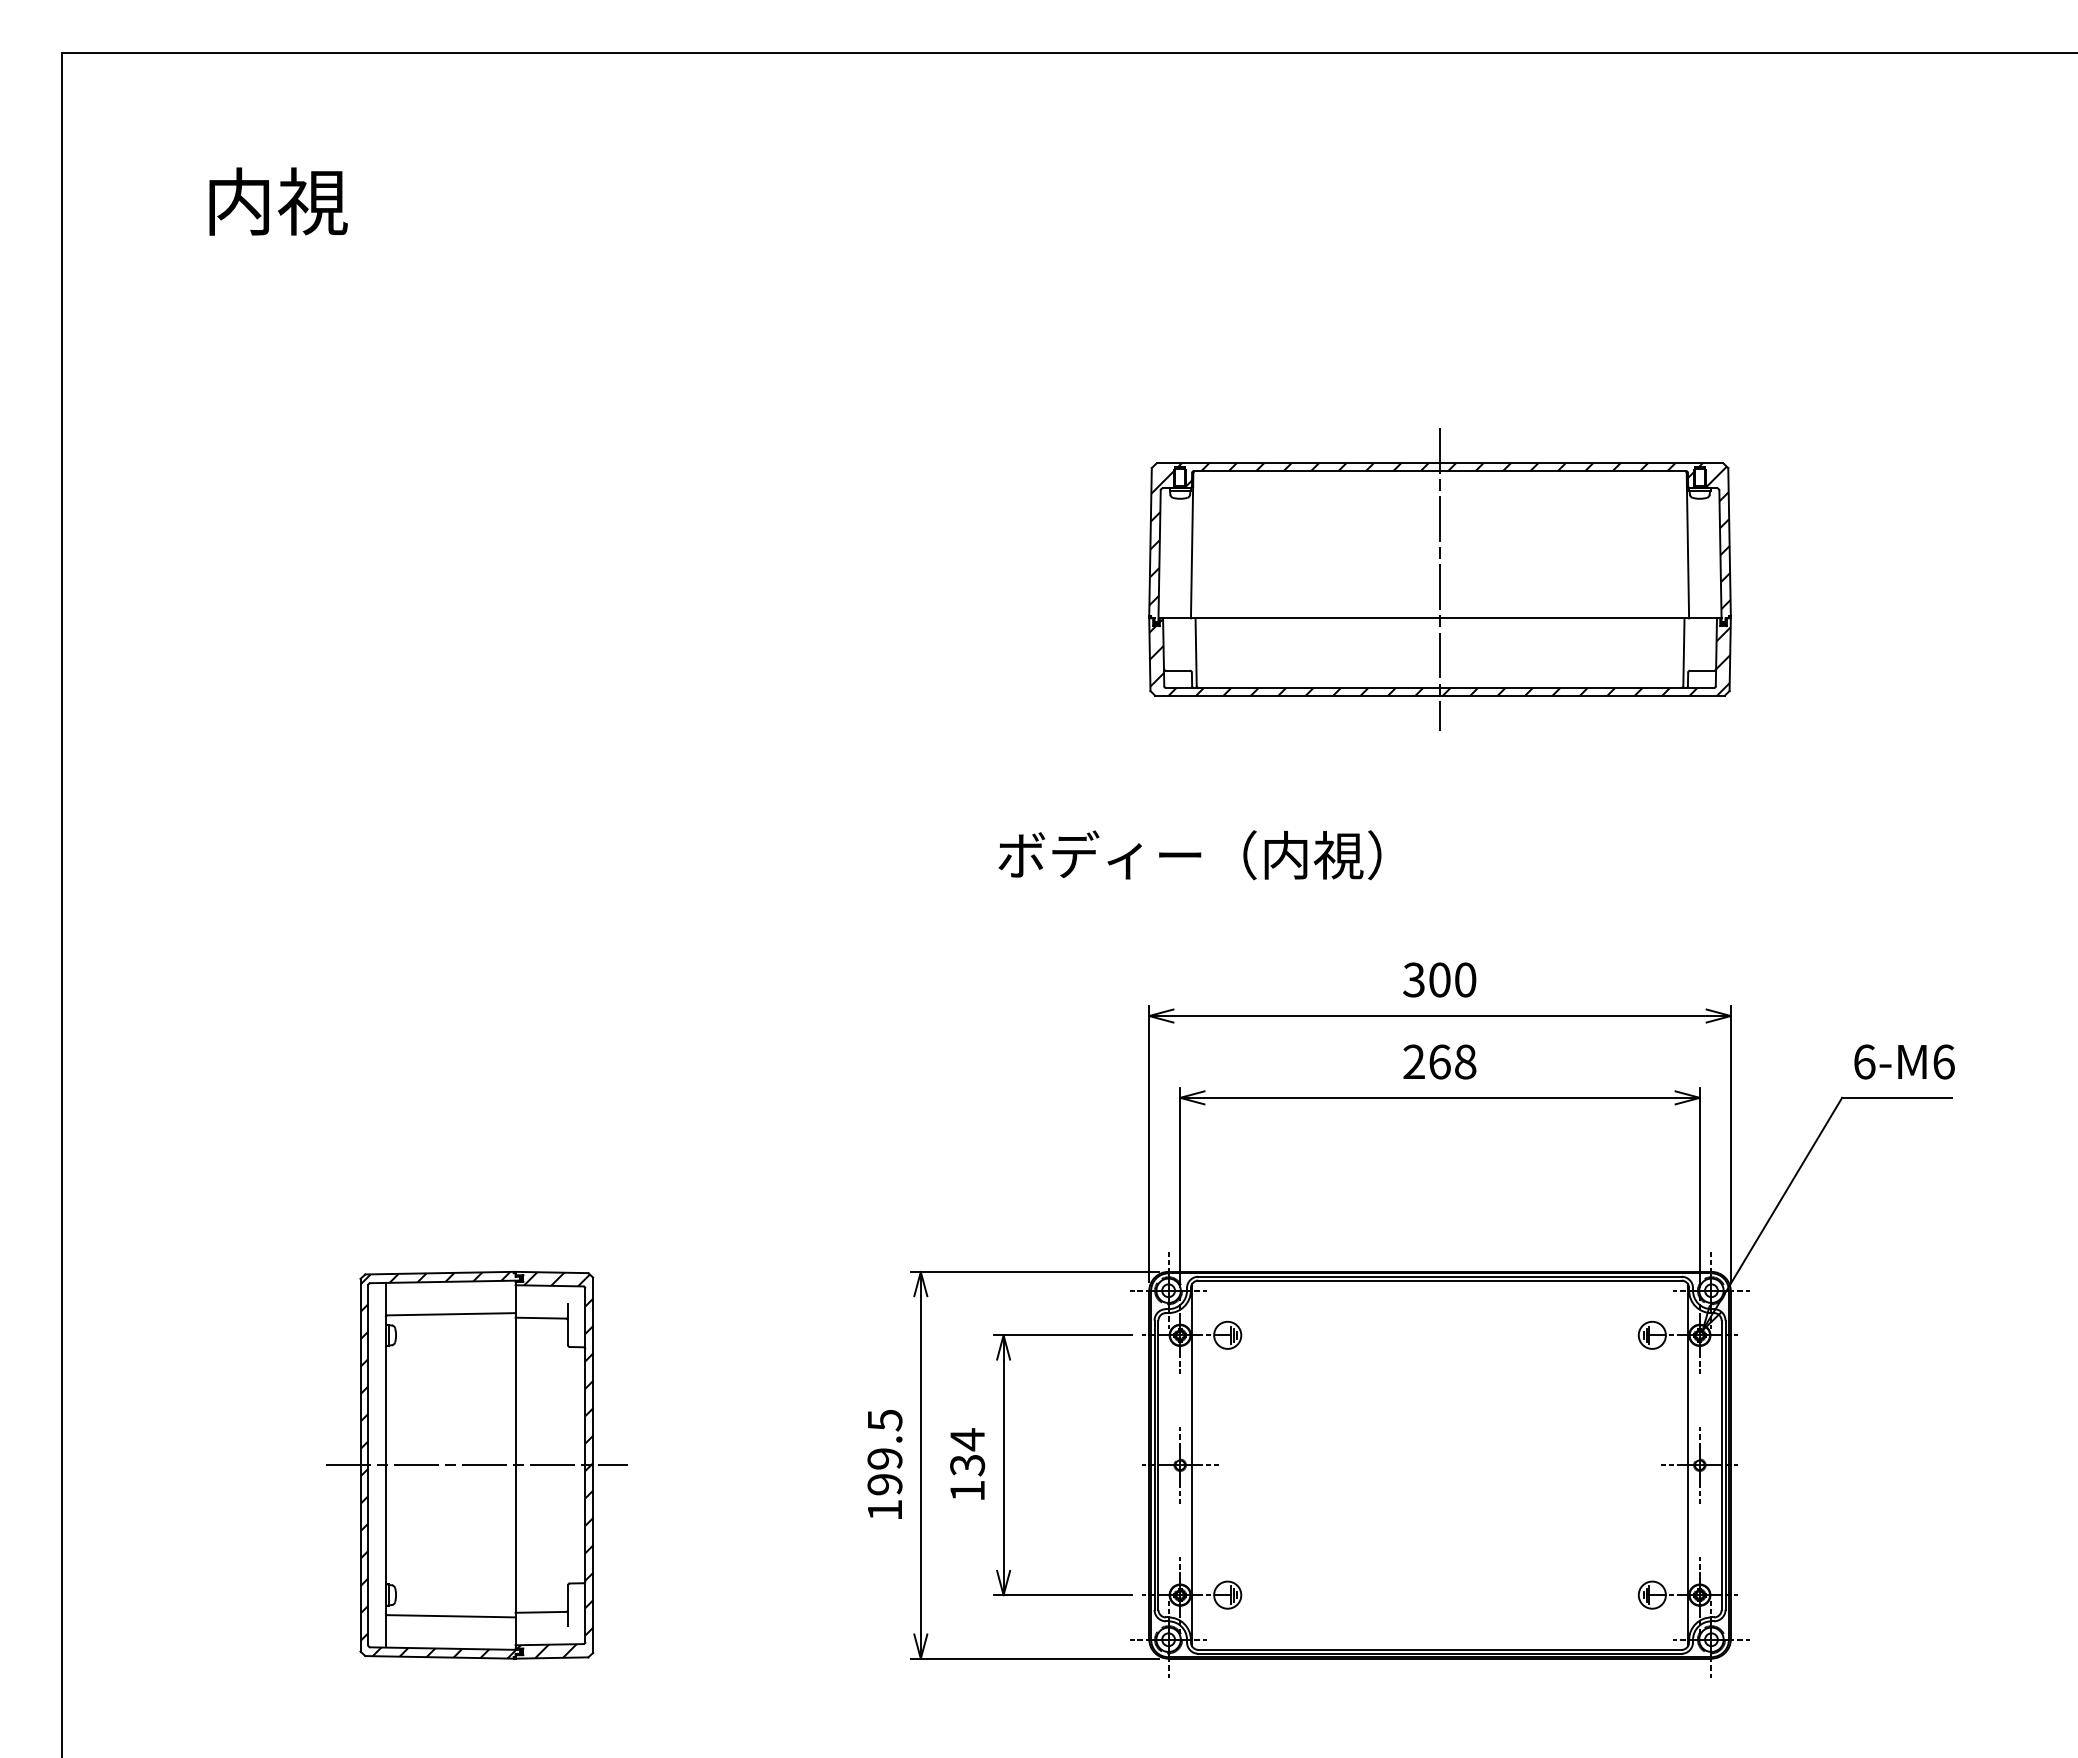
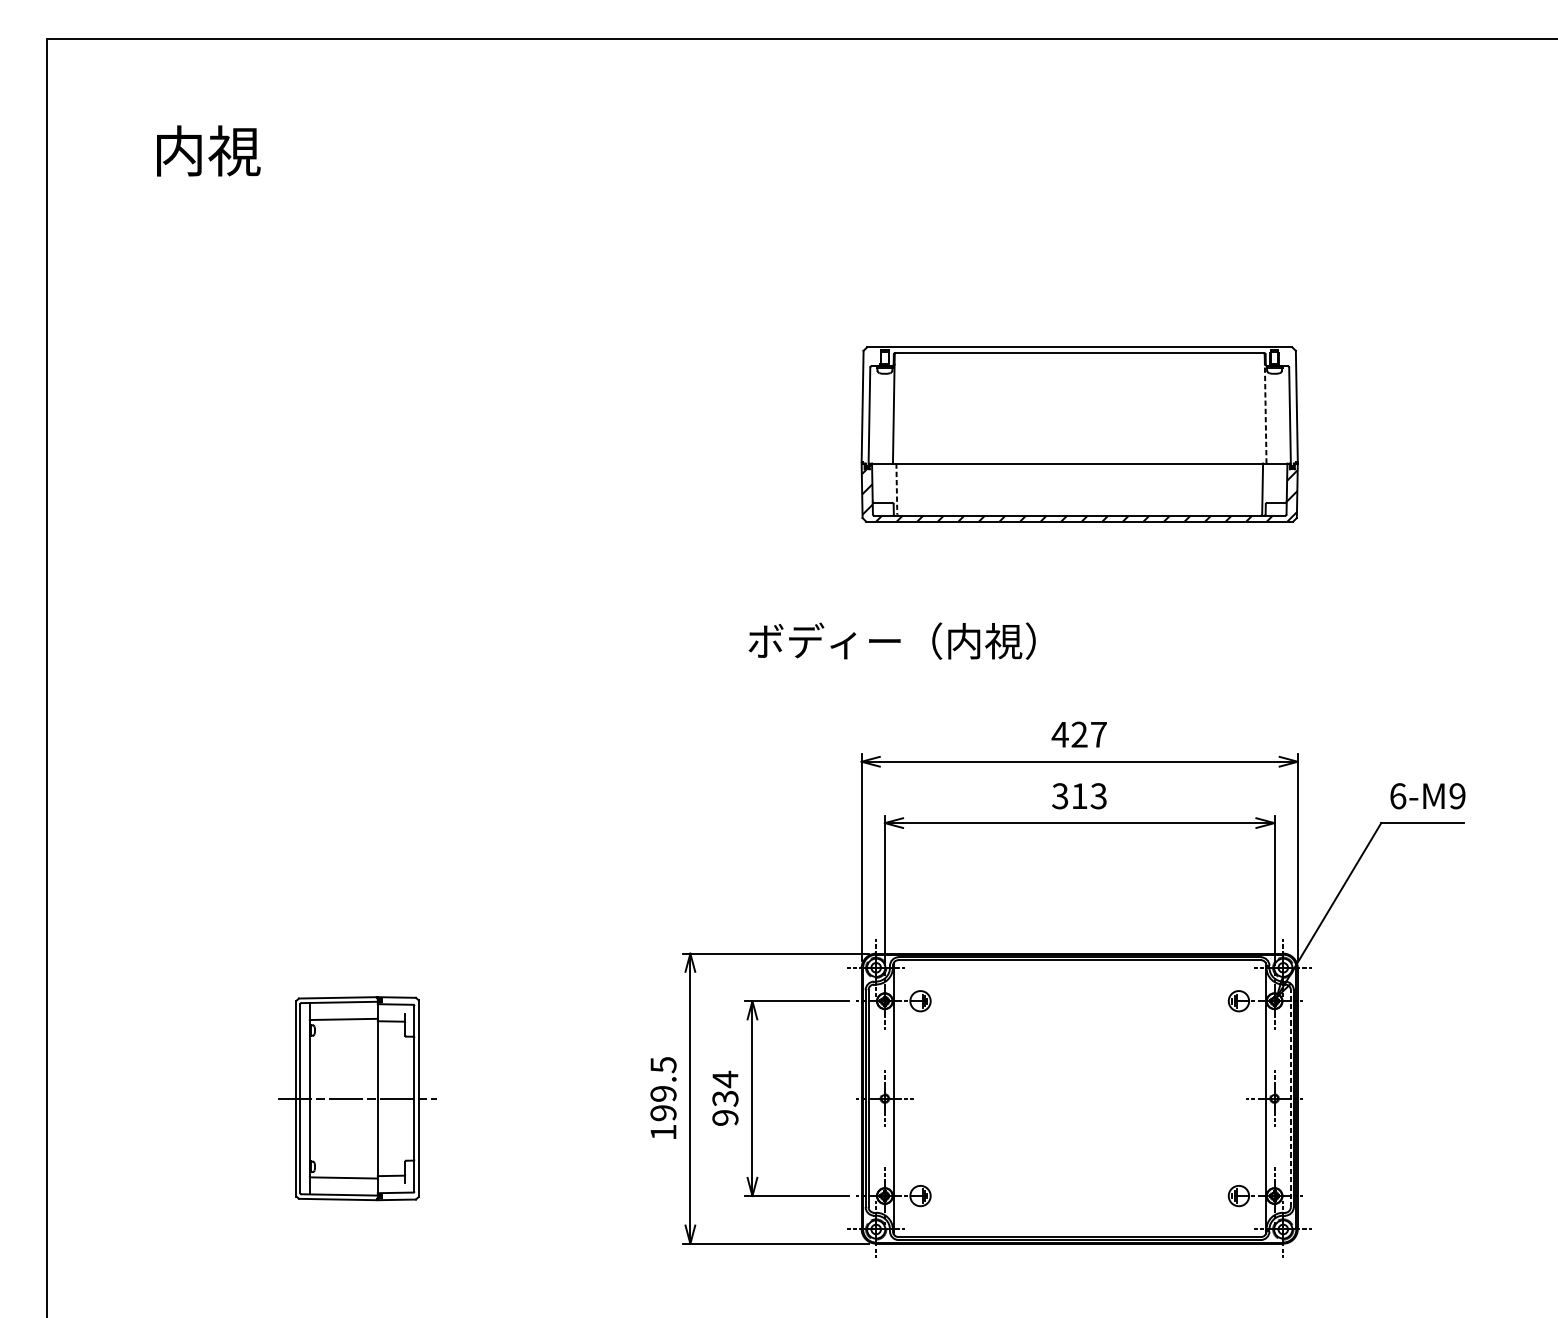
hatch: (1439, 536) -> (1079, 402), removed
line: (1688, 552) -> (1266, 414), solid -> dashed
line: (1440, 579) -> (1080, 434), removed
line: (1196, 652) -> (897, 489), solid -> dashed
text: (1439, 979) -> (1079, 734), 300 -> 427
text: (1439, 1061) -> (1079, 795), 268 -> 313
text: (1943, 1061) -> (1457, 795), 6-M6 -> 6-M9
part: (476, 1465) -> (357, 1098), size x0.7
line: (1721, 1465) -> (1290, 1098), solid -> dashed
text: (967, 1490) -> (725, 1117), 134 -> 934

